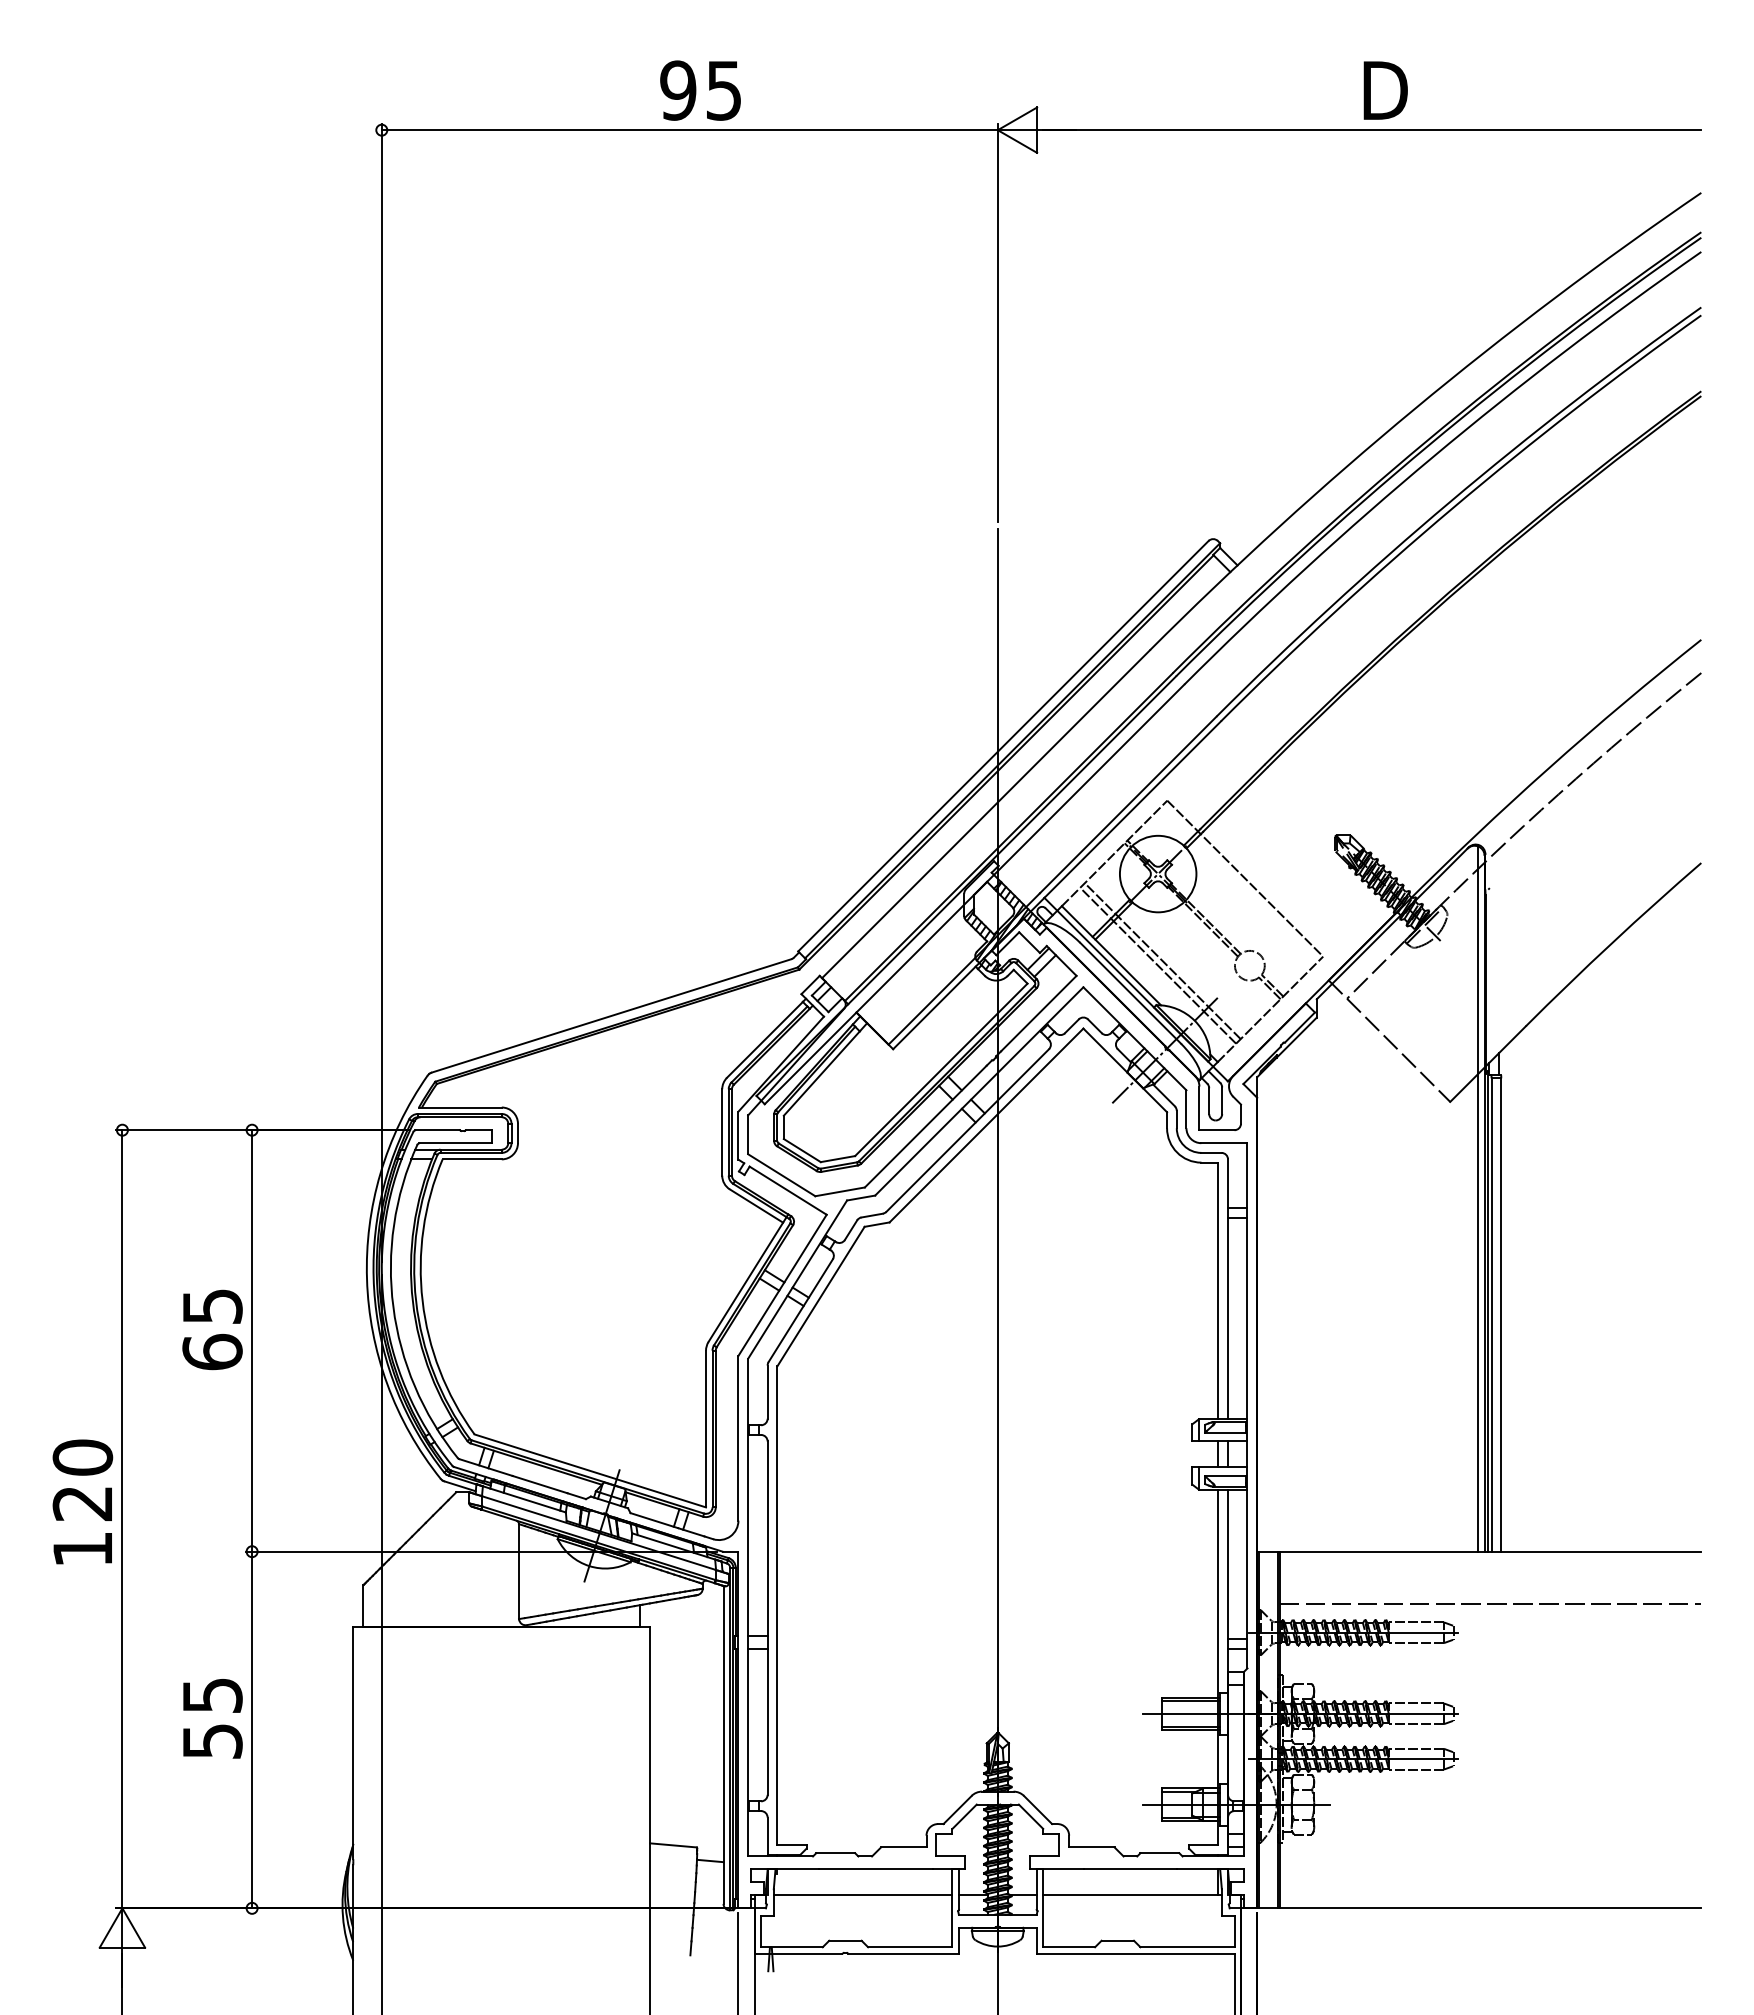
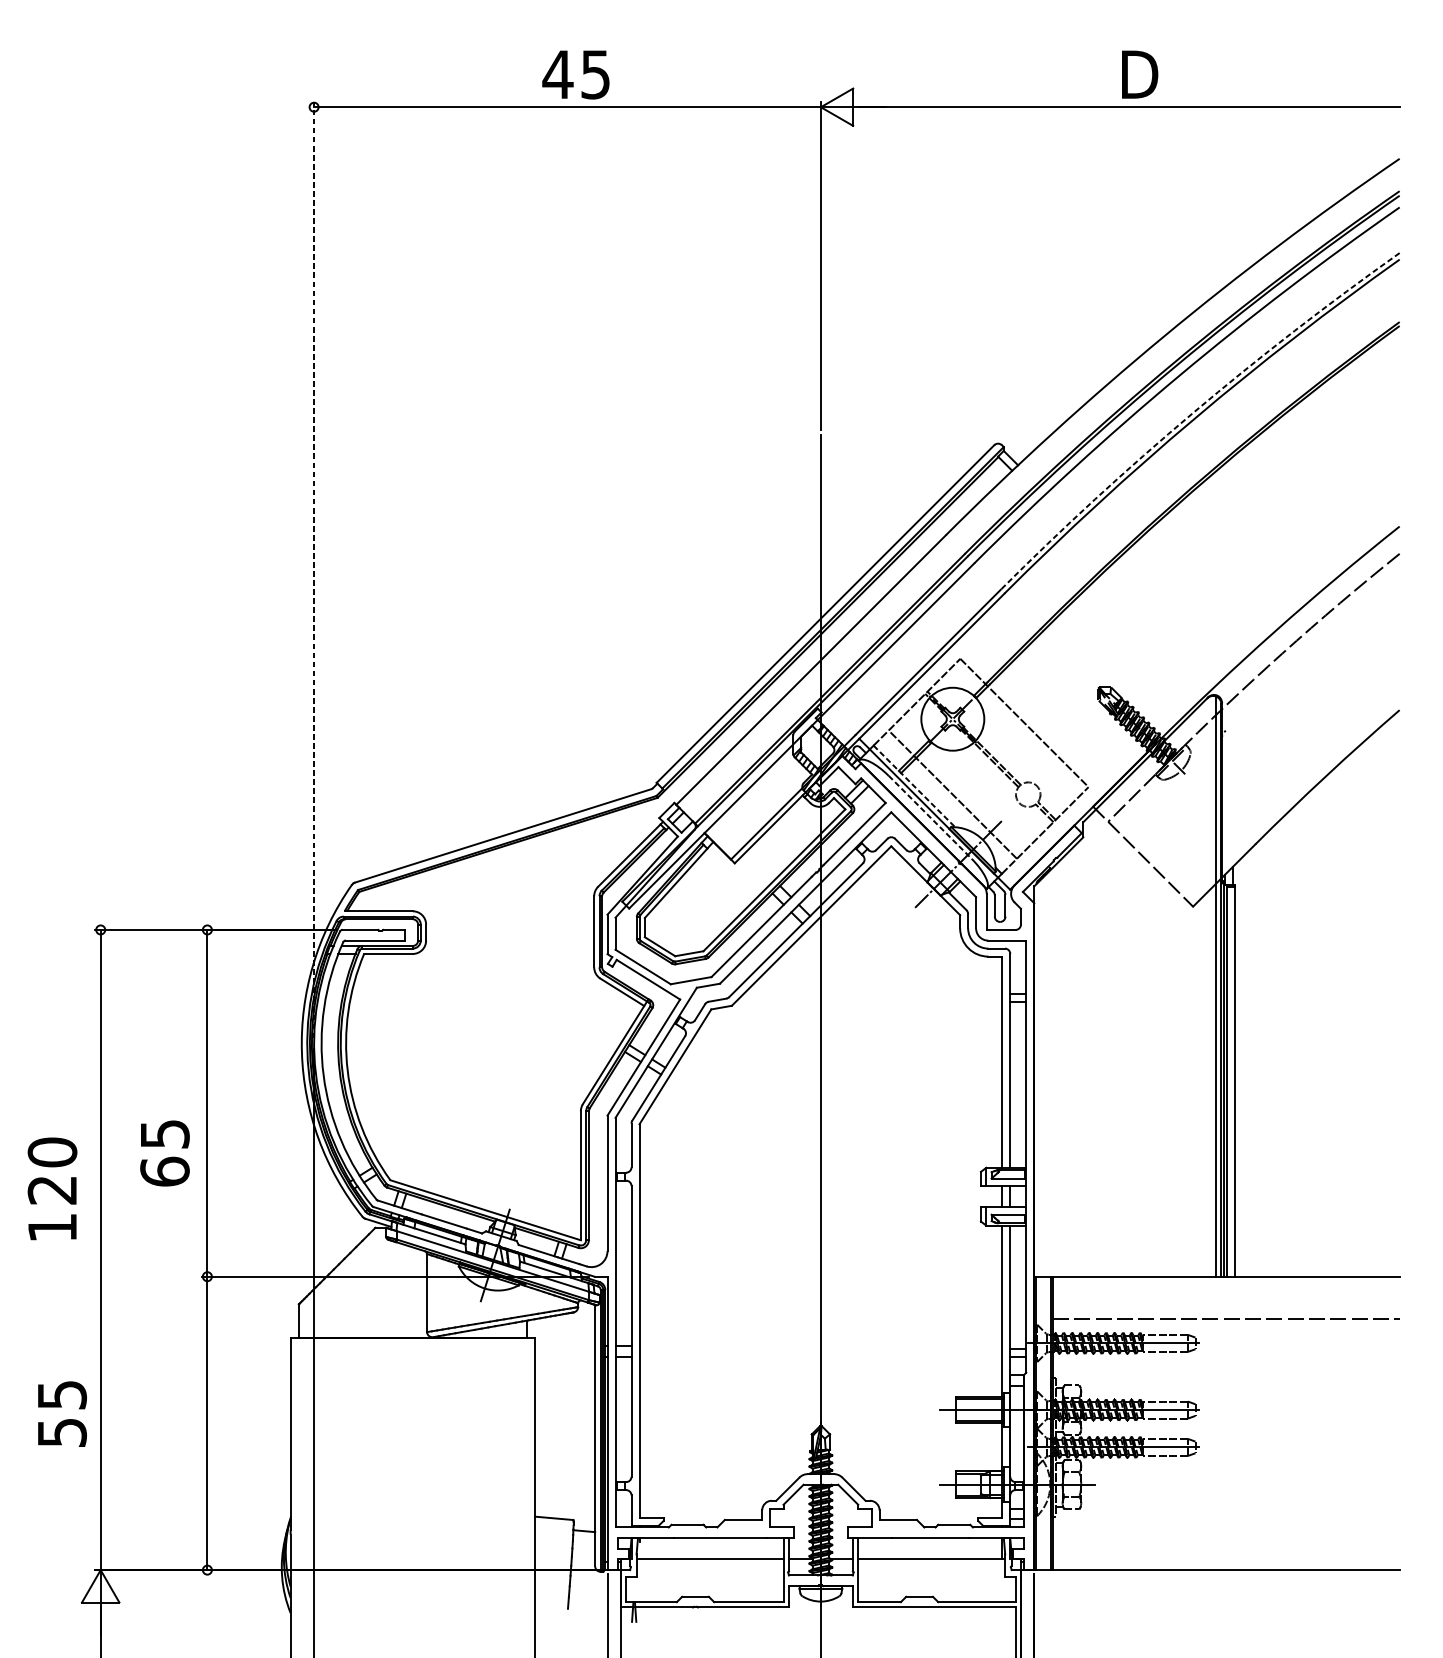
text: (678, 90) -> (558, 74), 95 -> 45
arc: (1450, 501) -> (1193, 412), solid -> dashed
line: (381, 692) -> (313, 569), solid -> dashed
line: (1111, 956) -> (914, 787), solid -> dashed
line: (1162, 961) -> (956, 791), removed
line: (1131, 993) -> (930, 817), solid -> dashed
text: (212, 1329) -> (164, 1153), moved
text: (82, 1501) -> (52, 1188), moved
text: (212, 1718) -> (62, 1413), moved

